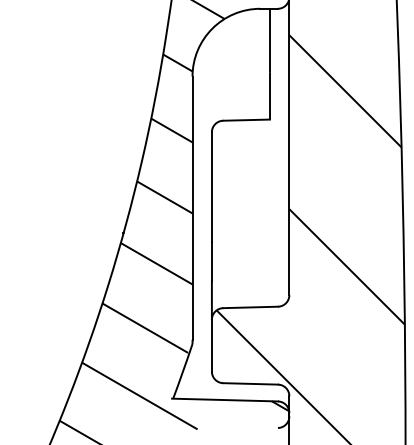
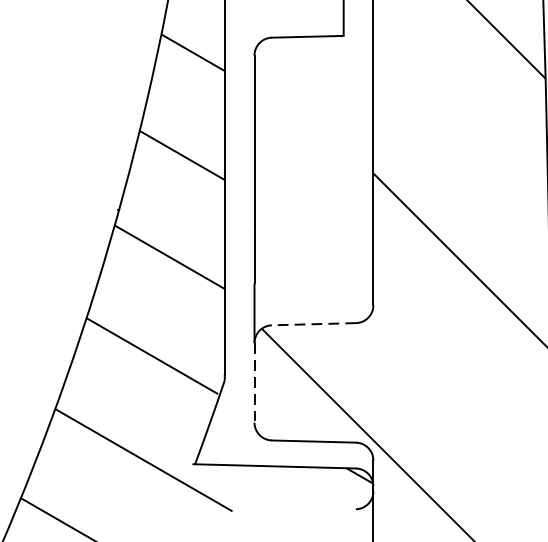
line: (250, 307) -> (313, 324), solid -> dashed
line: (211, 345) -> (253, 382), solid -> dashed

